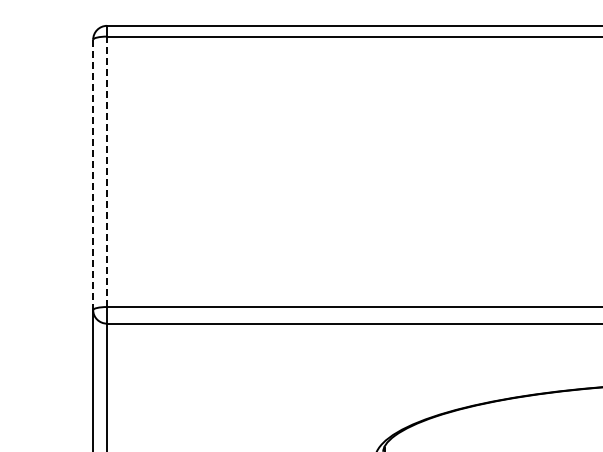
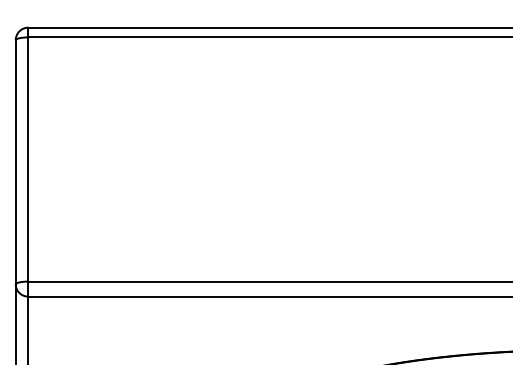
line: (107, 171) -> (28, 159), dashed -> solid
line: (93, 175) -> (16, 162), dashed -> solid

